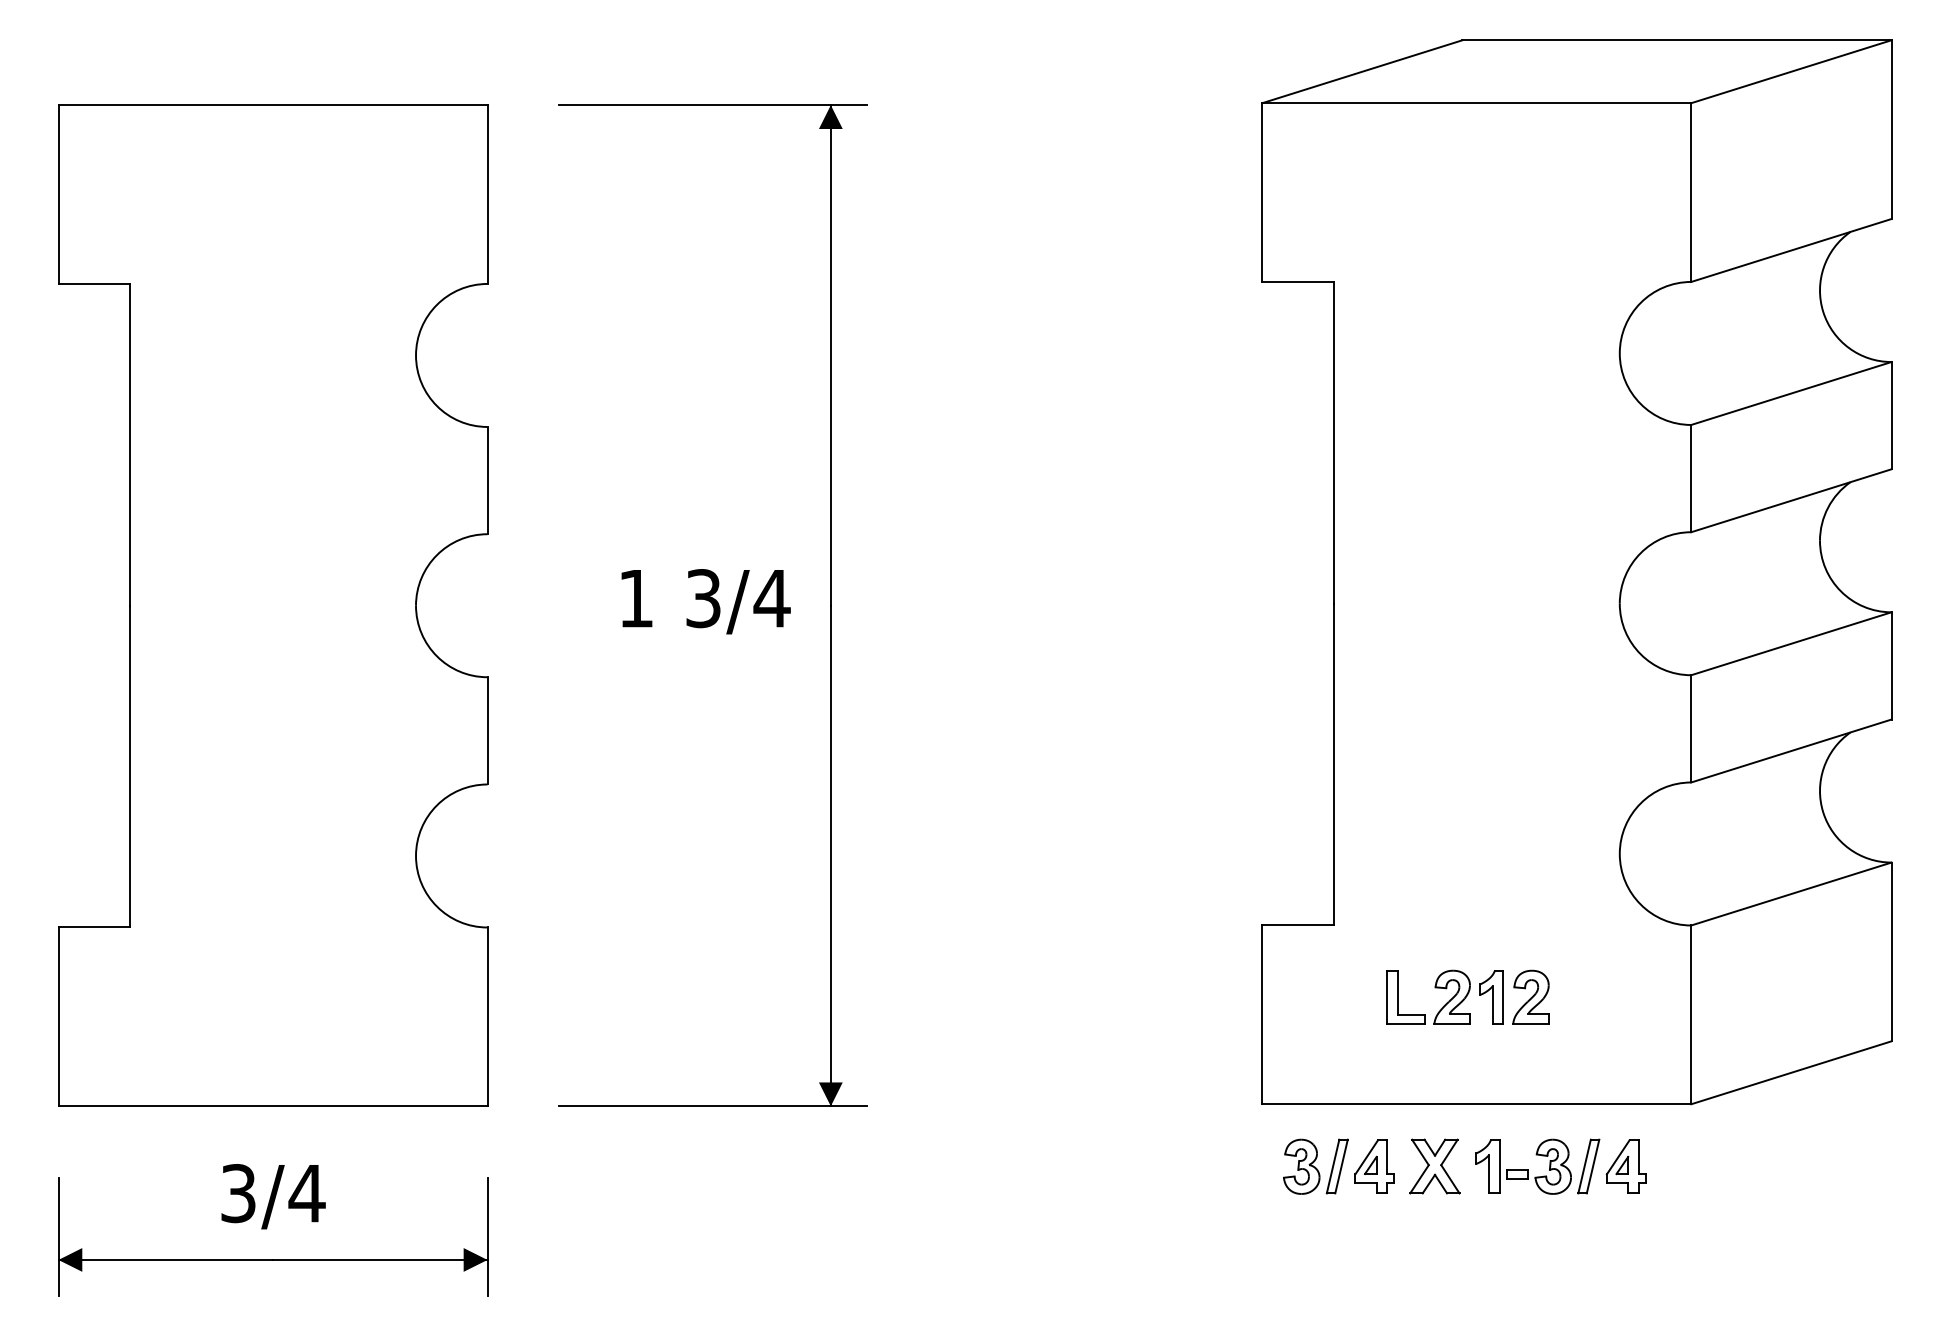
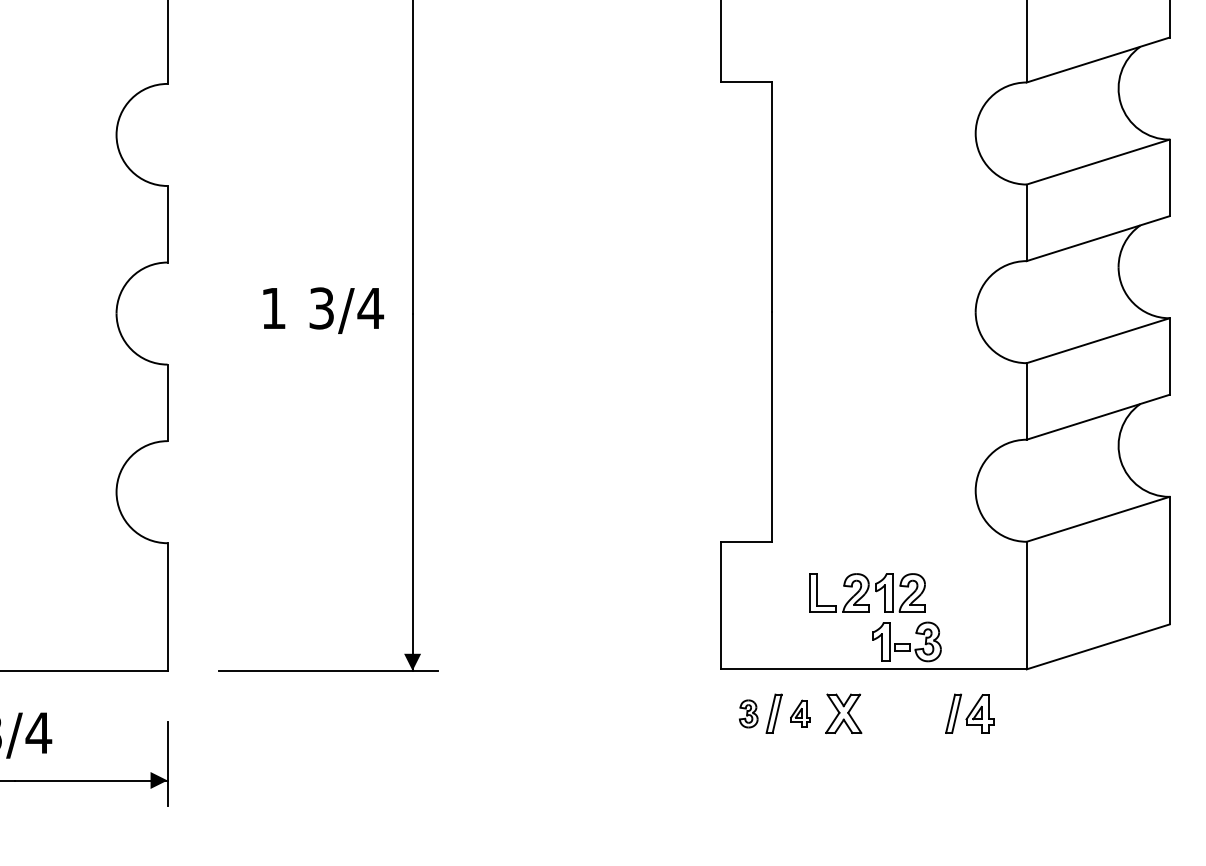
part: (1301, 1166) -> (748, 713), size x0.7
part: (1374, 1166) -> (800, 713), size x0.7
part: (1523, 1166) -> (906, 641), moved

